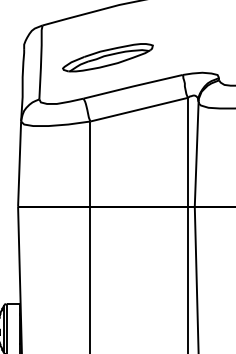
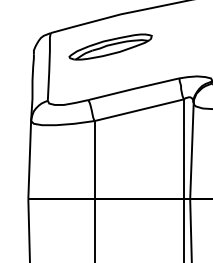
part: (107, 57) -> (110, 46), moved

